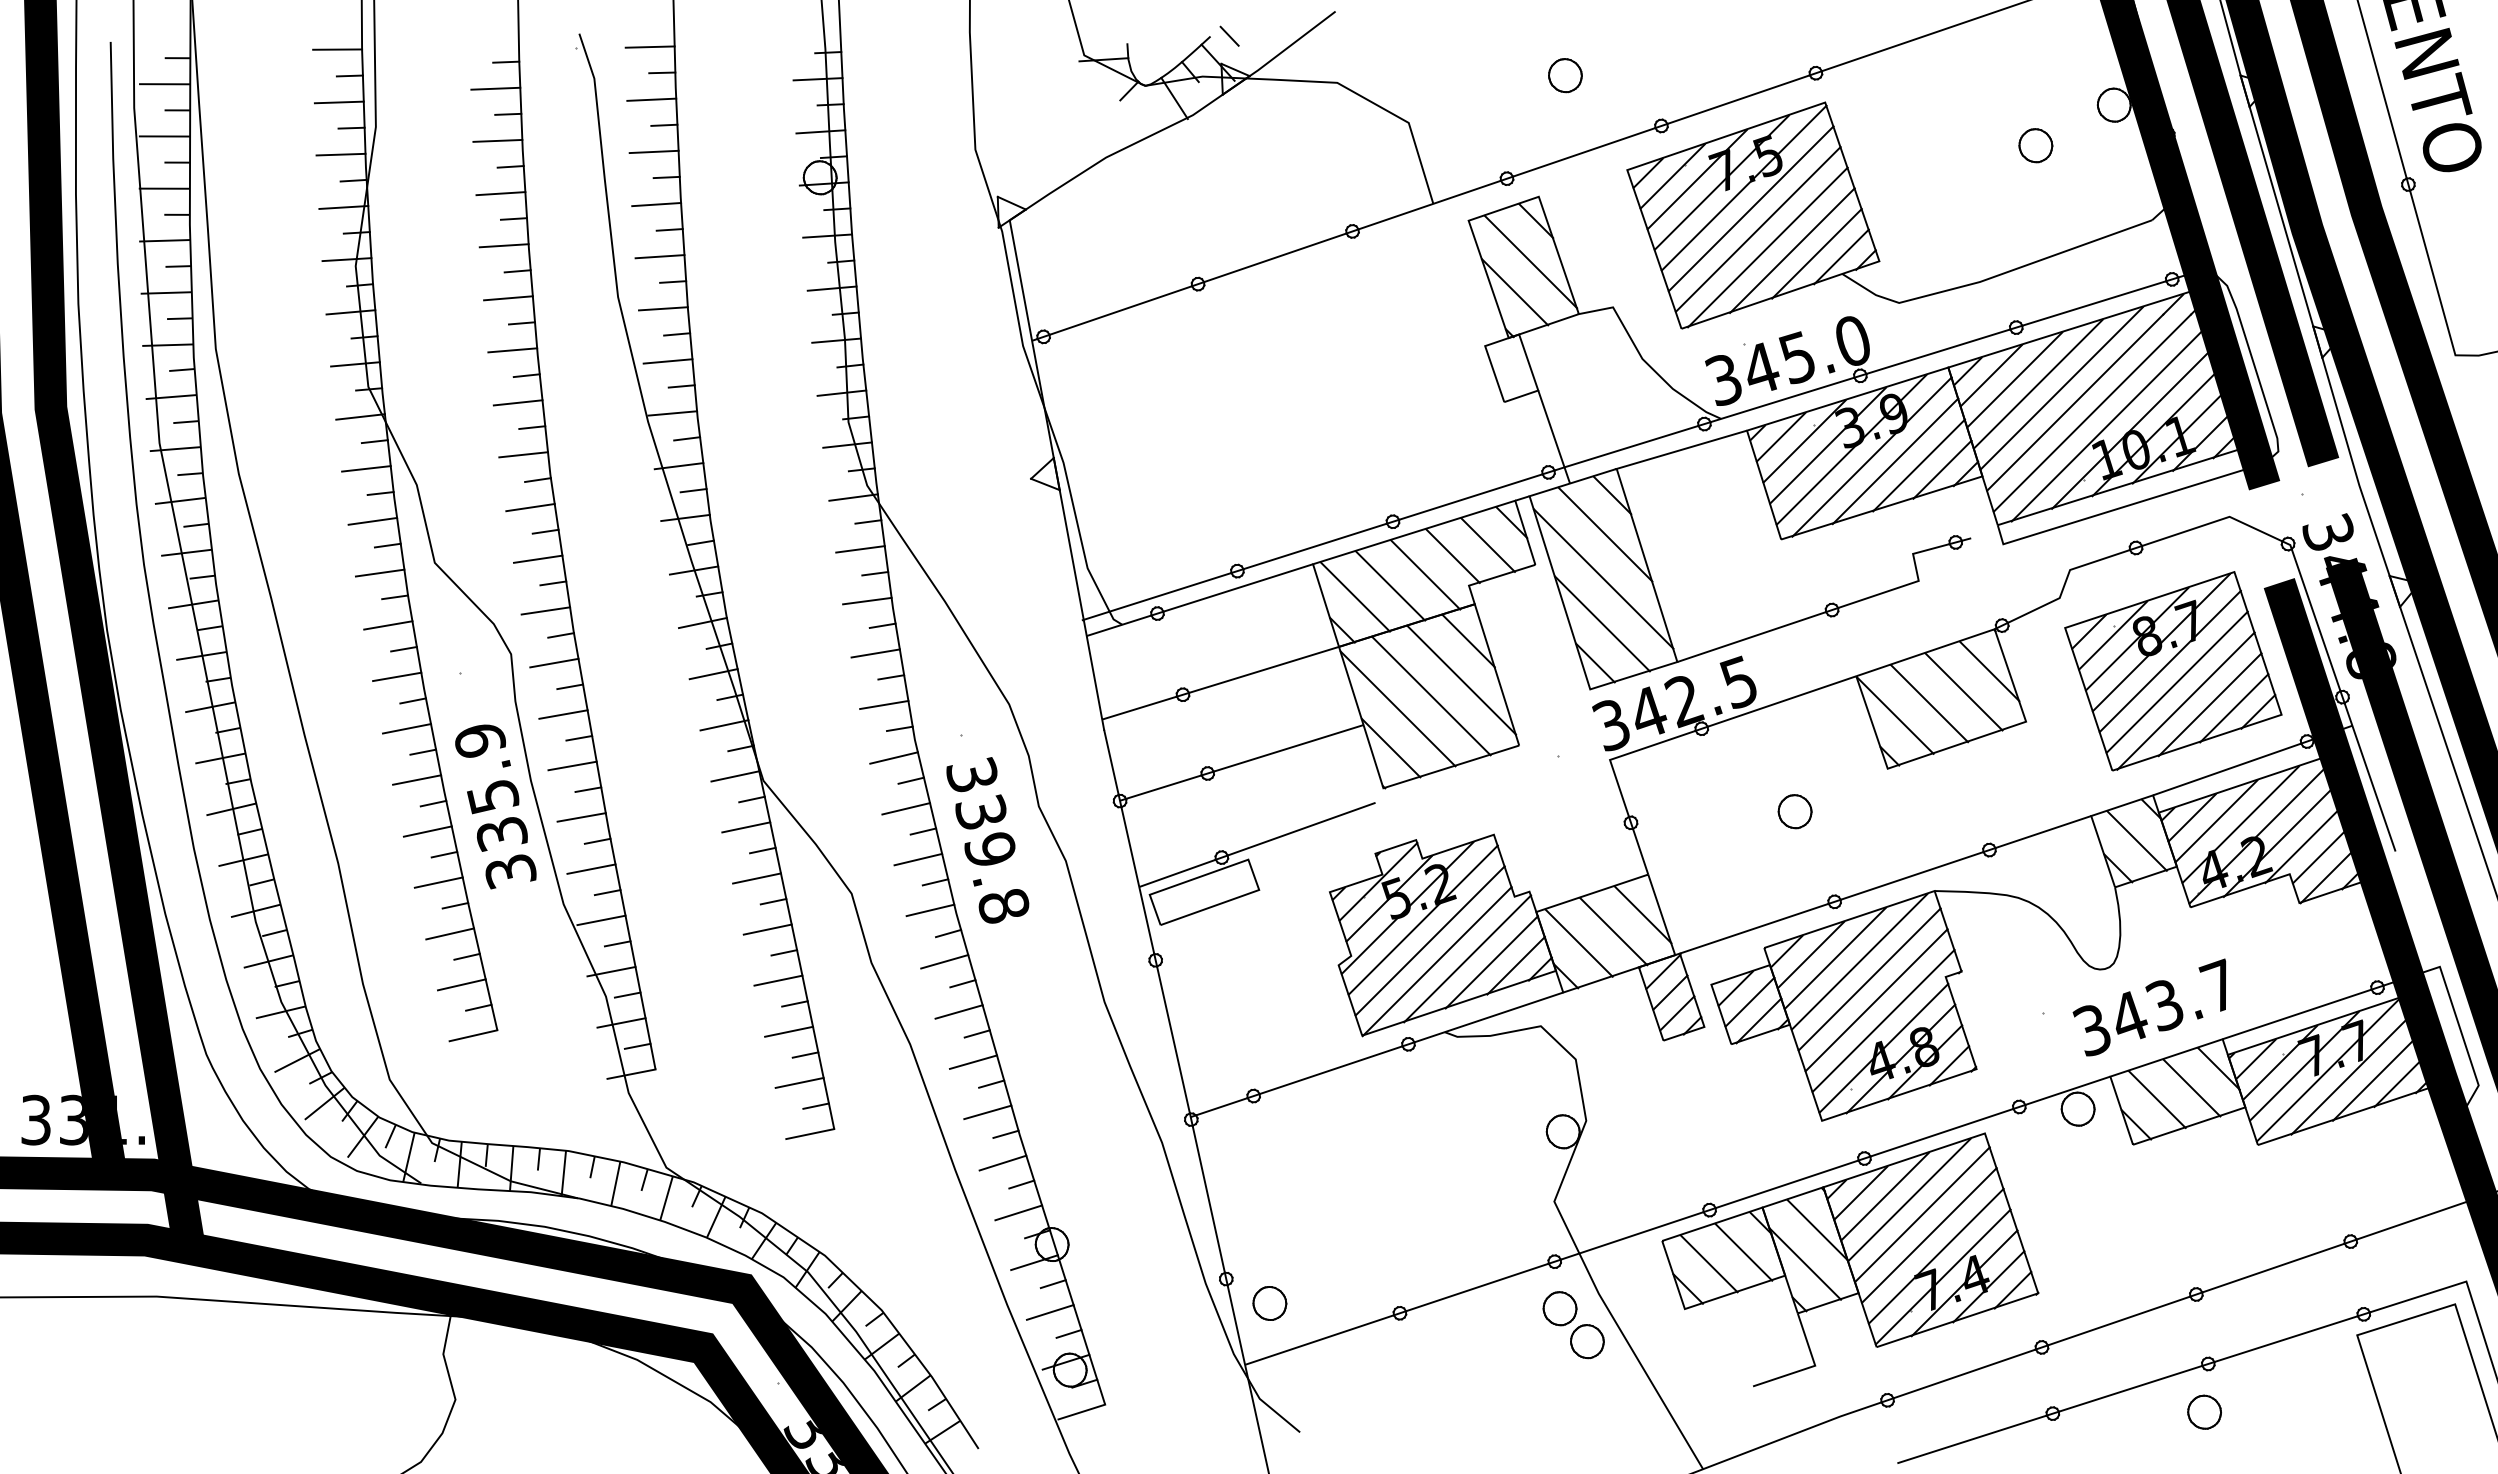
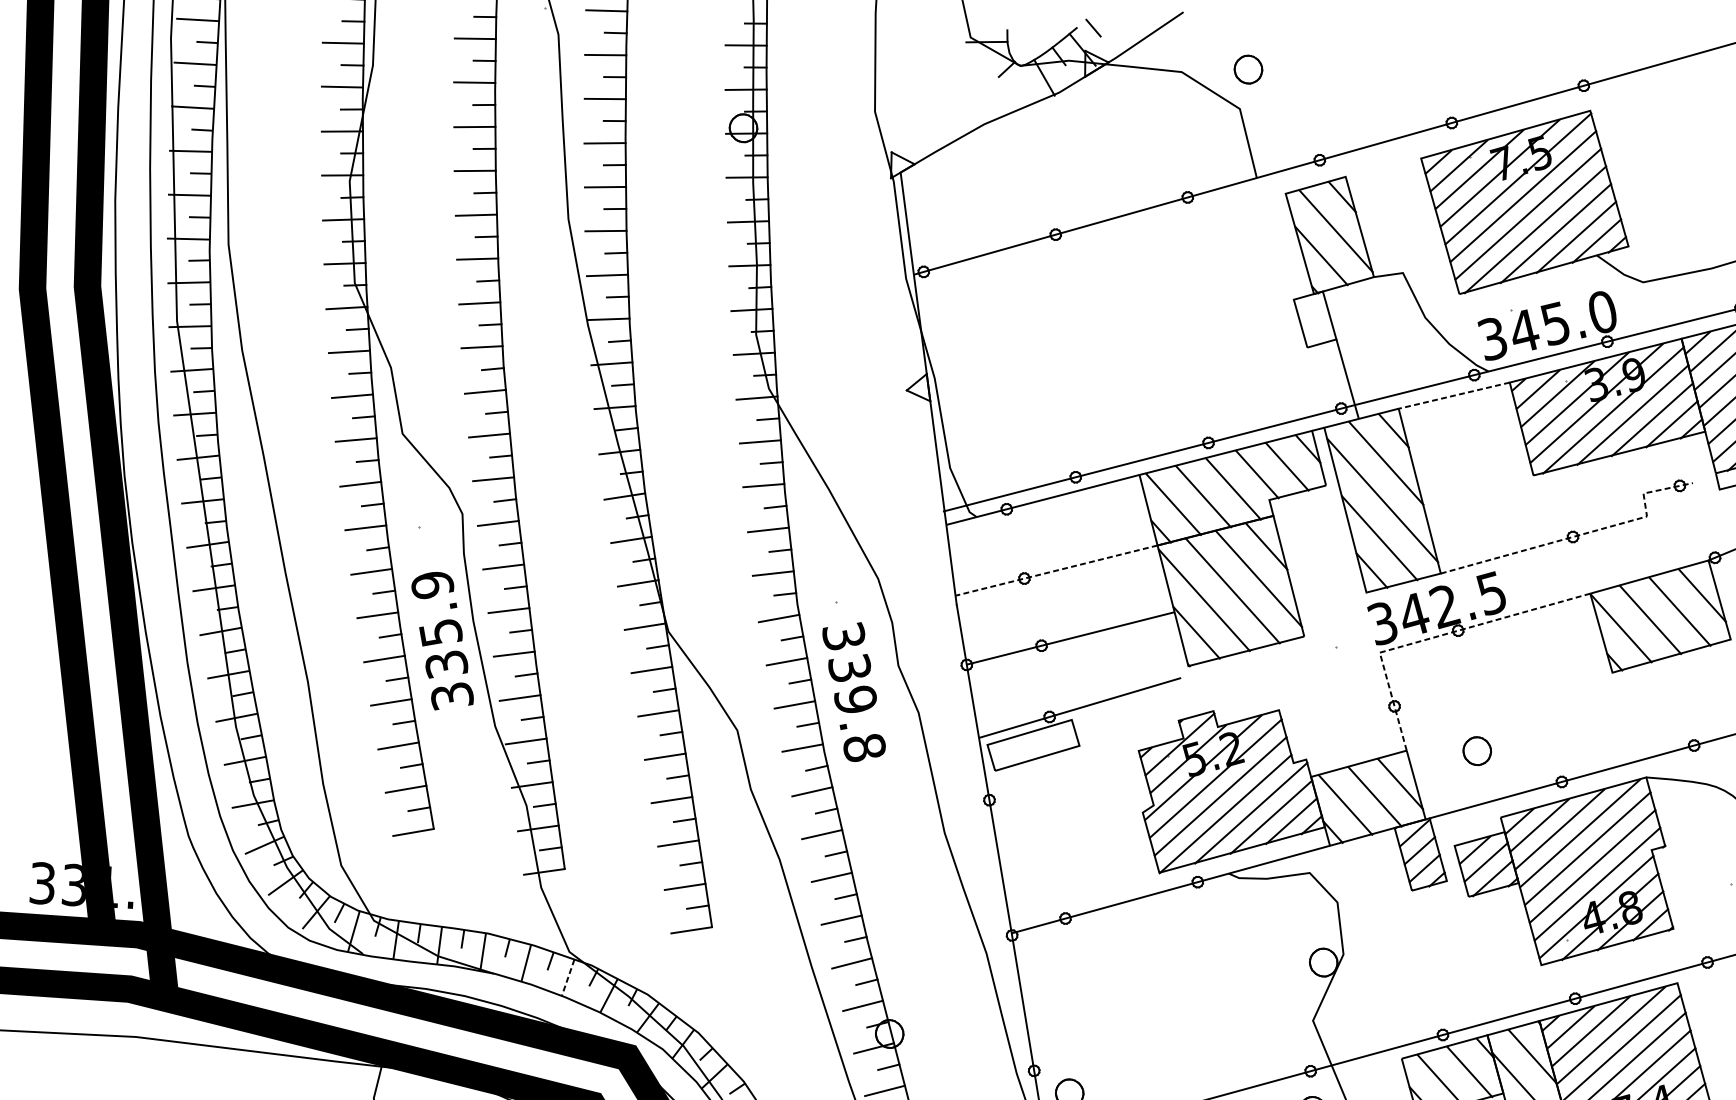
part: (1565, 75) -> (1248, 69), moved
line: (1681, 450) -> (1453, 396), solid -> dashed
line: (1841, 607) -> (1581, 535), solid -> dashed
line: (1220, 683) -> (1056, 570), solid -> dashed
line: (1675, 737) -> (1435, 636), solid -> dashed
part: (1794, 811) -> (1476, 750), moved
line: (666, 1198) -> (568, 977), solid -> dashed

